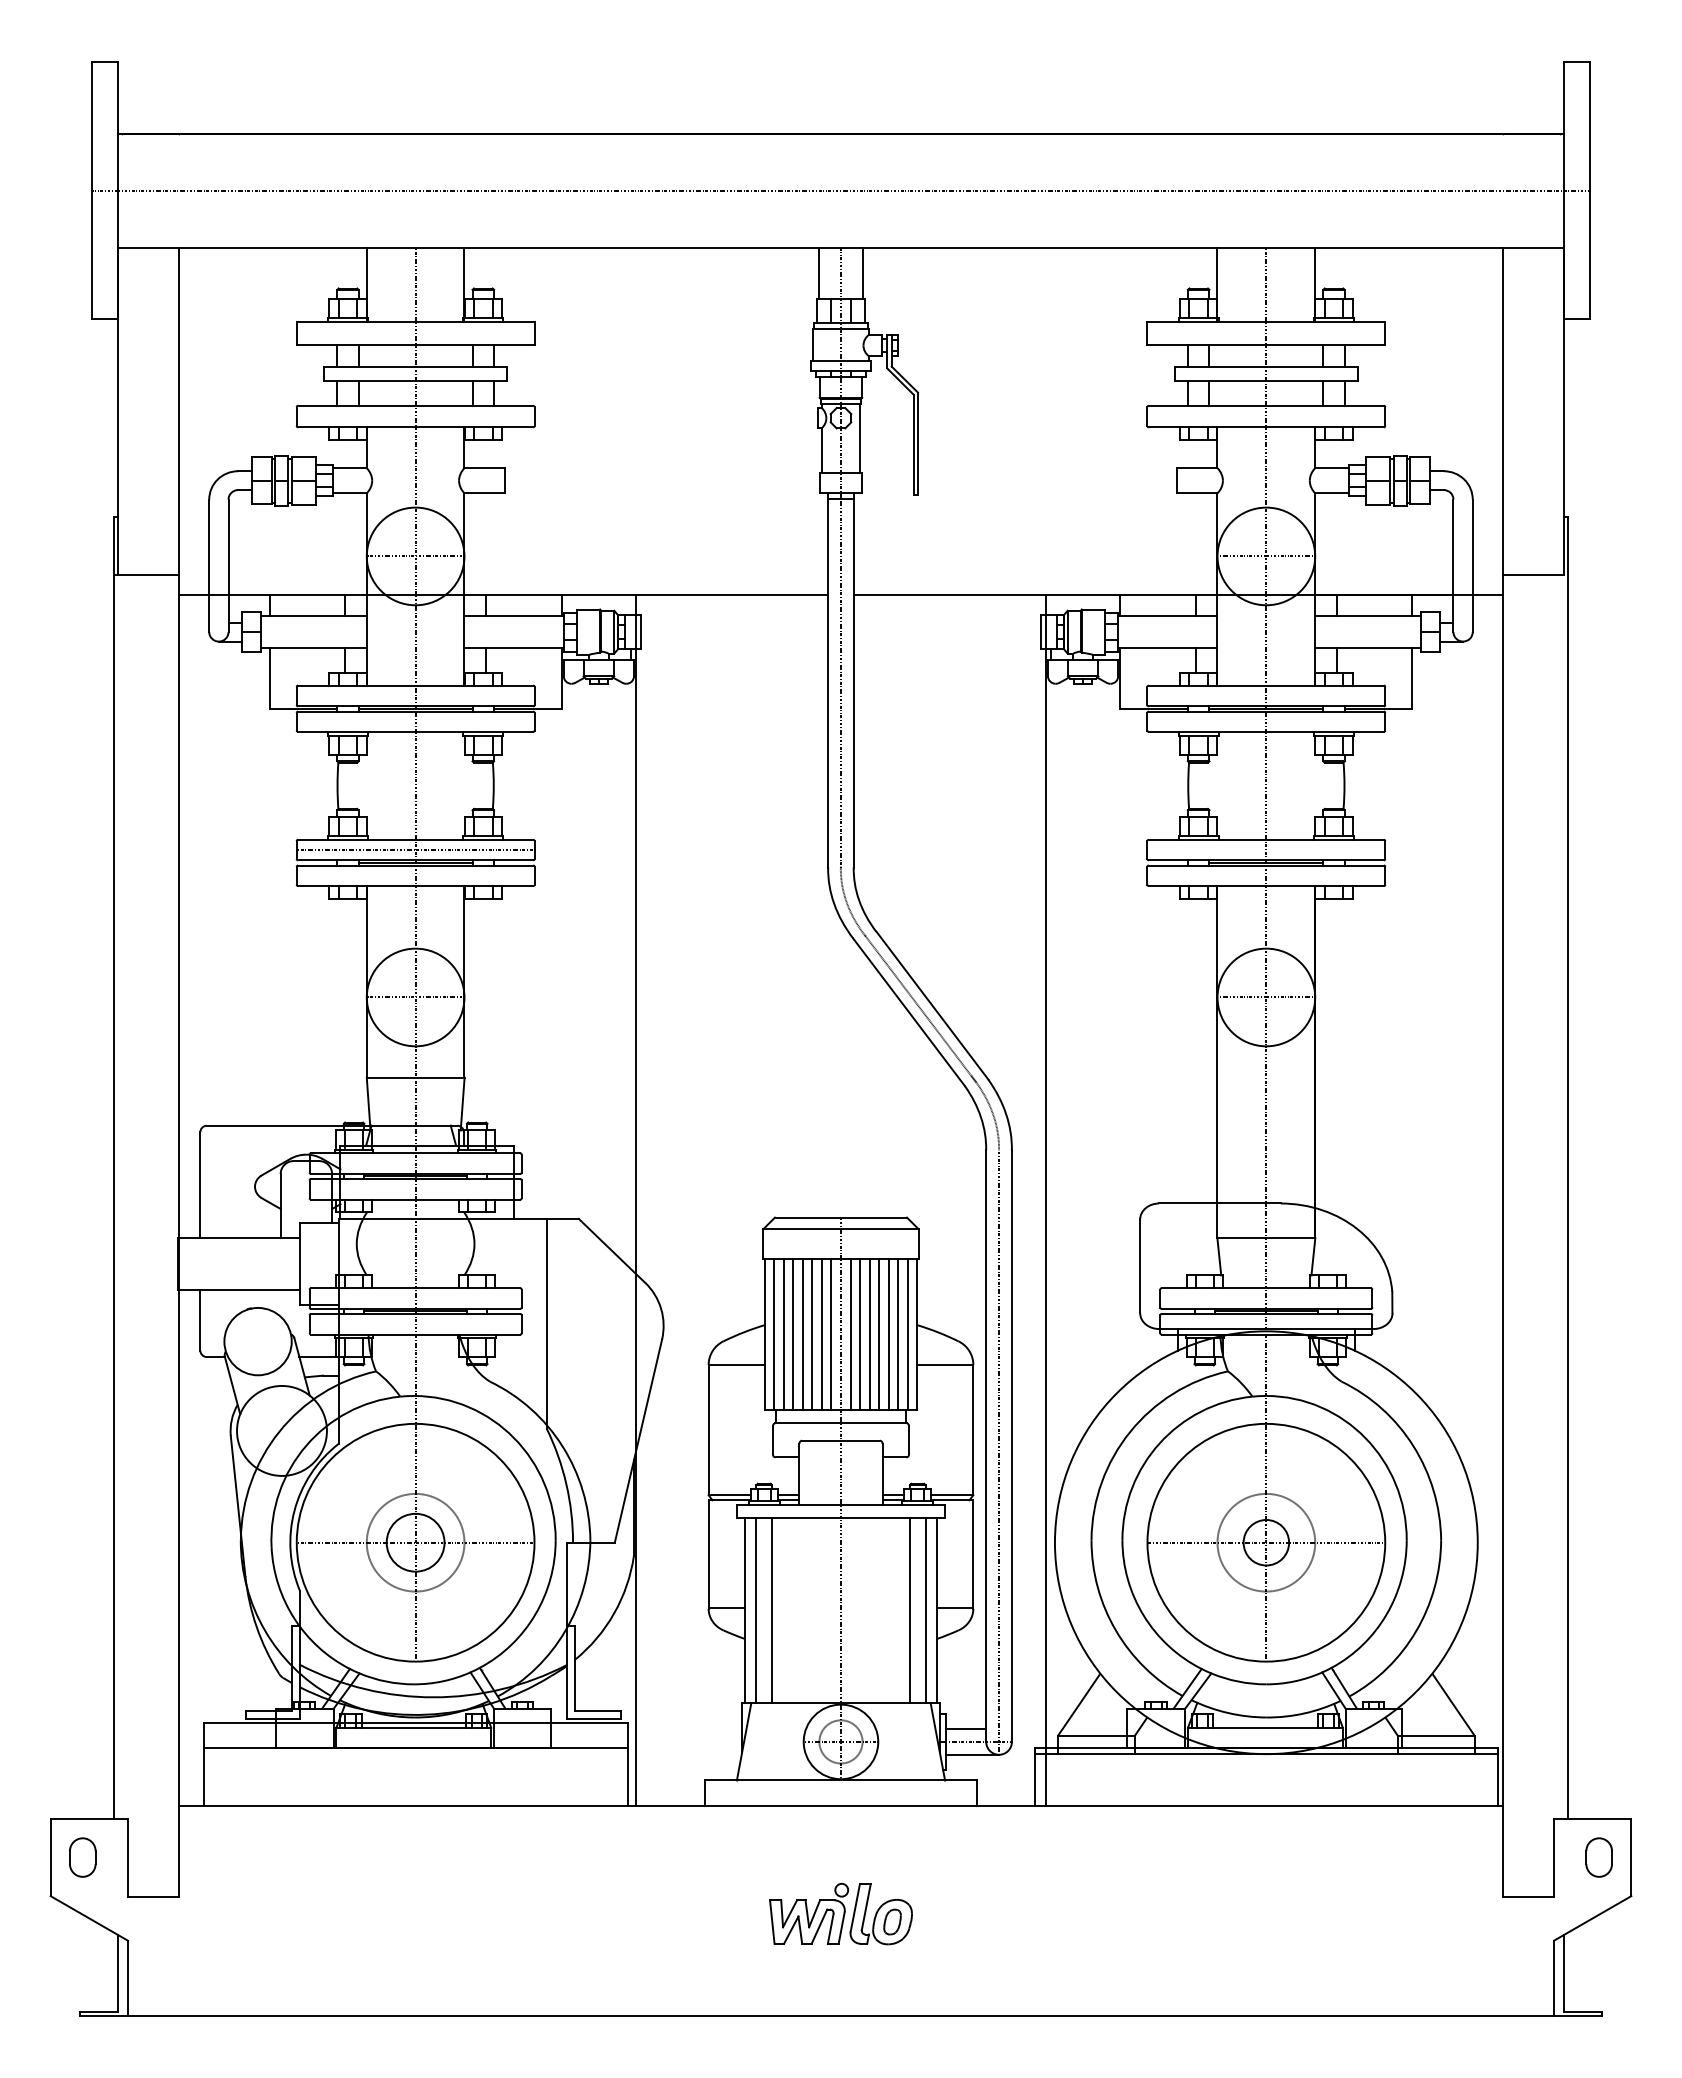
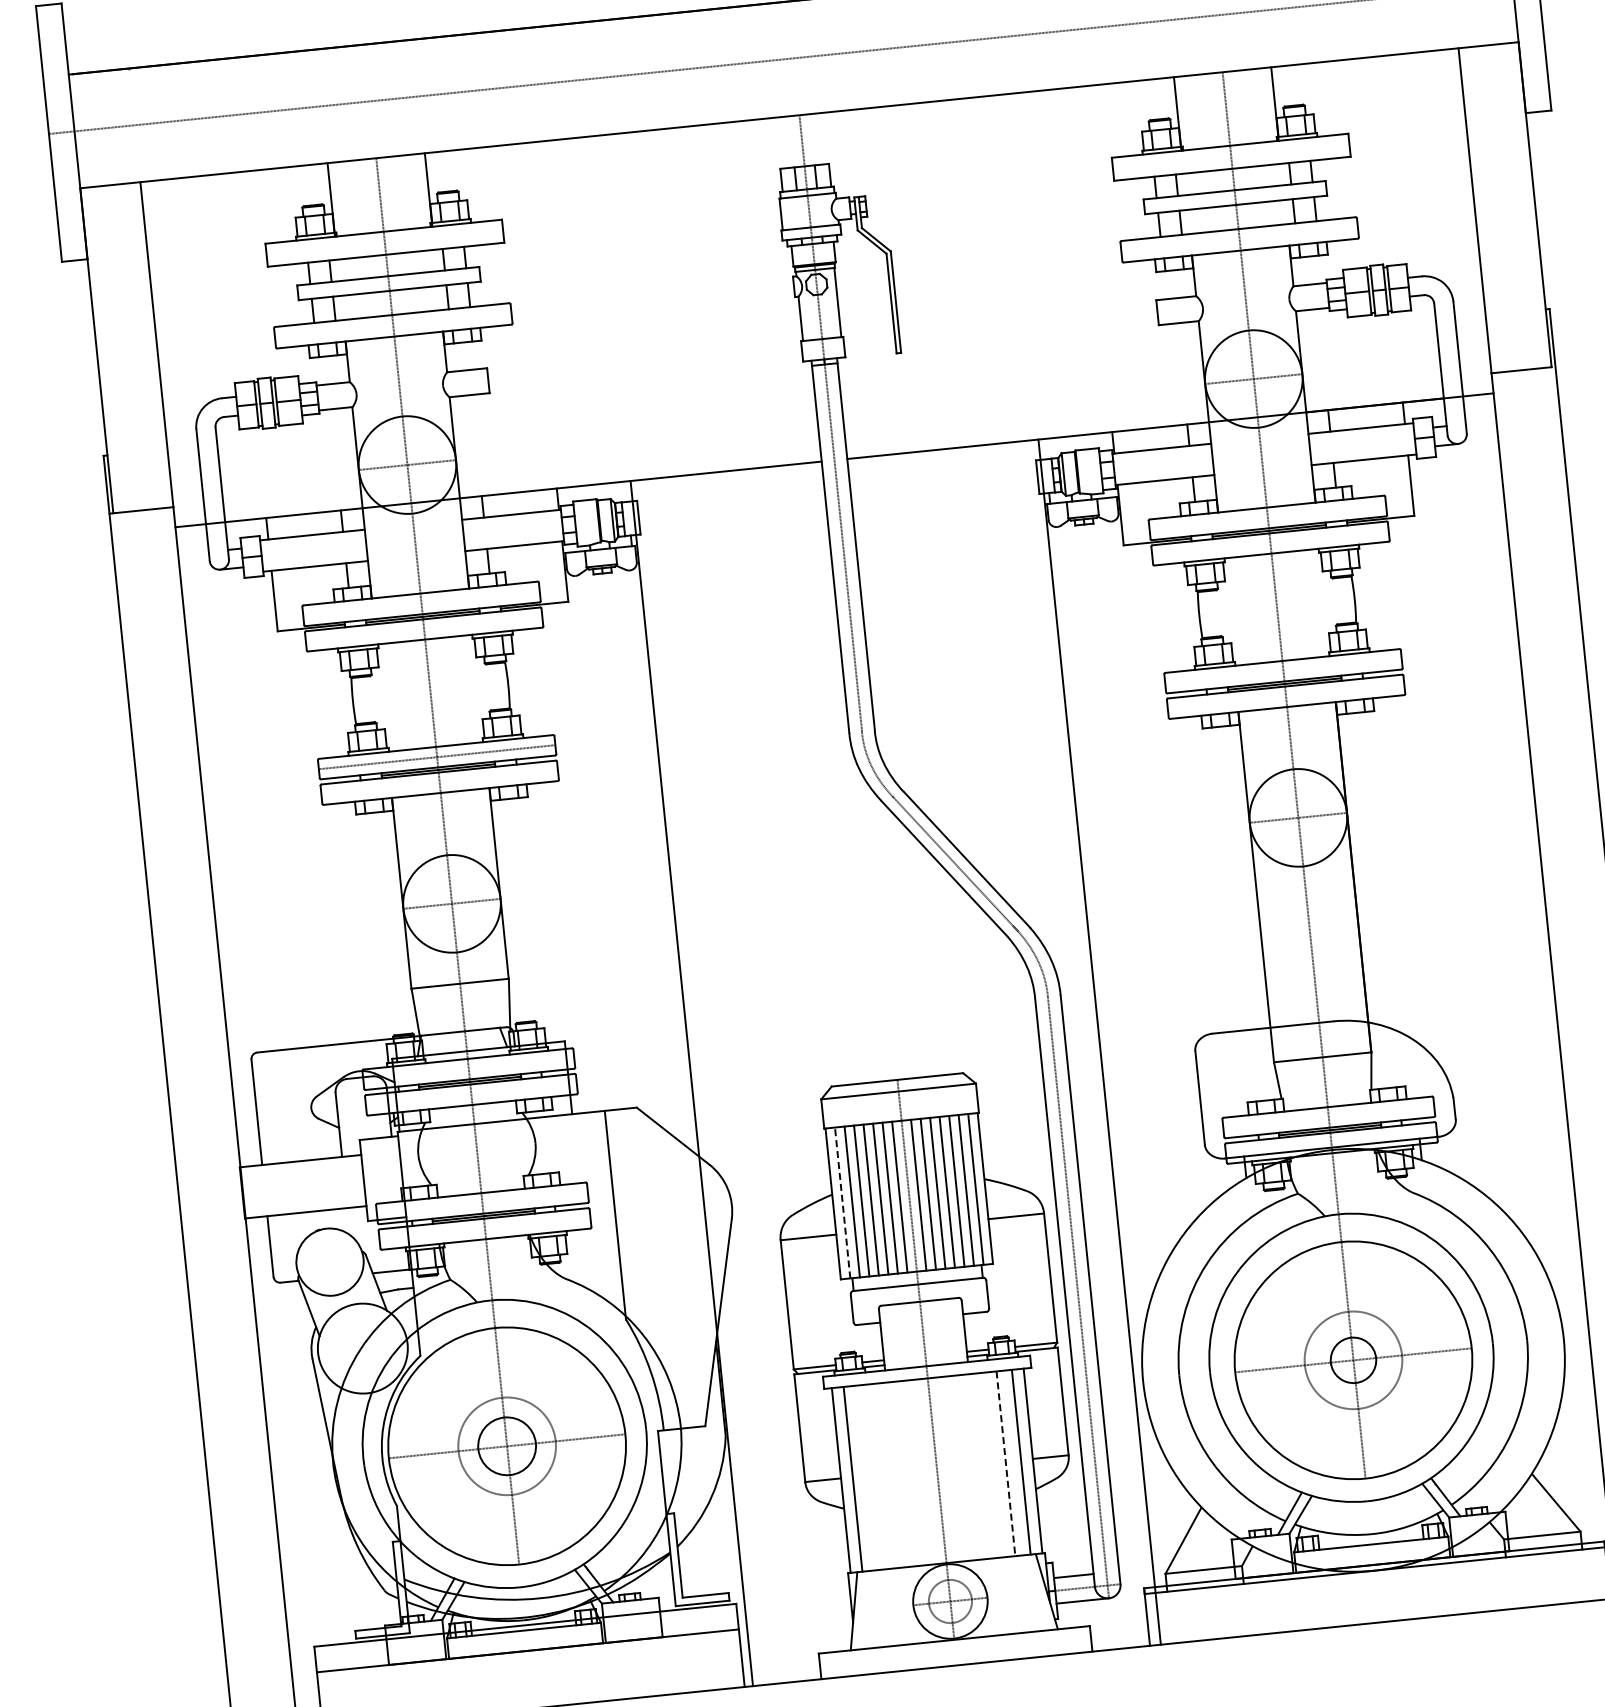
line: (819, 273) -> (780, 142), removed
line: (862, 273) -> (823, 138), removed
line: (774, 1334) -> (843, 1202), solid -> dashed
line: (771, 1610) -> (868, 1477), removed
line: (910, 1610) -> (1006, 1463), solid -> dashed

